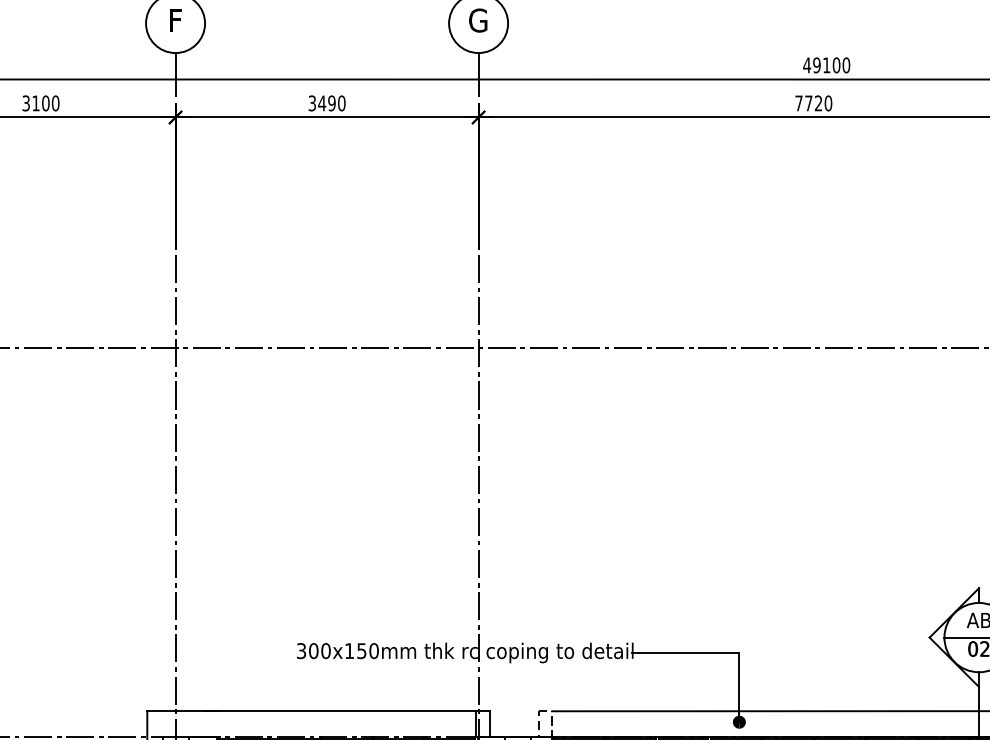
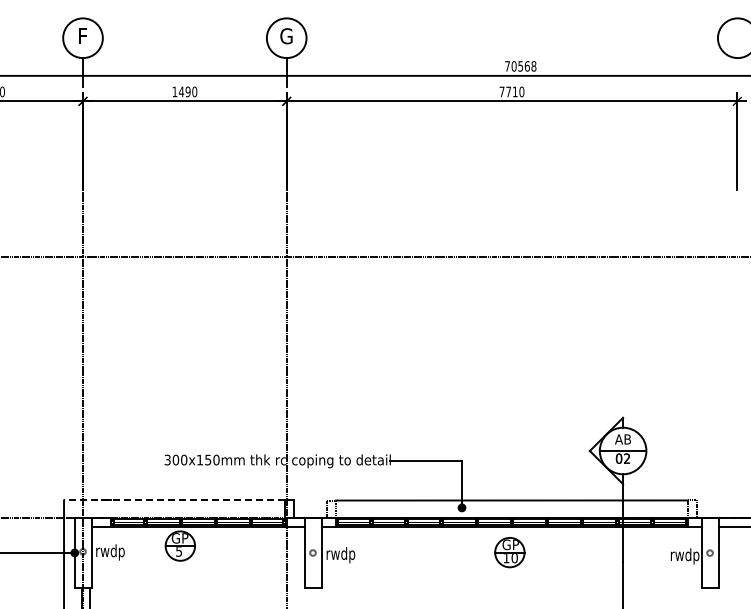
text: (826, 65) -> (520, 66), 49100 -> 70568
text: (311, 102) -> (174, 91), 3490 -> 1490
text: (817, 102) -> (514, 91), 7720 -> 7710
line: (311, 711) -> (174, 500), solid -> dashed

